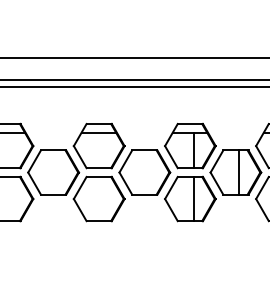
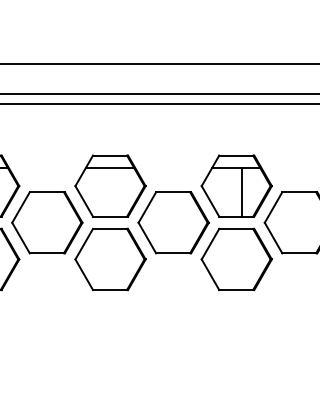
line: (238, 172) -> (303, 222), removed
line: (194, 198) -> (242, 258), removed

